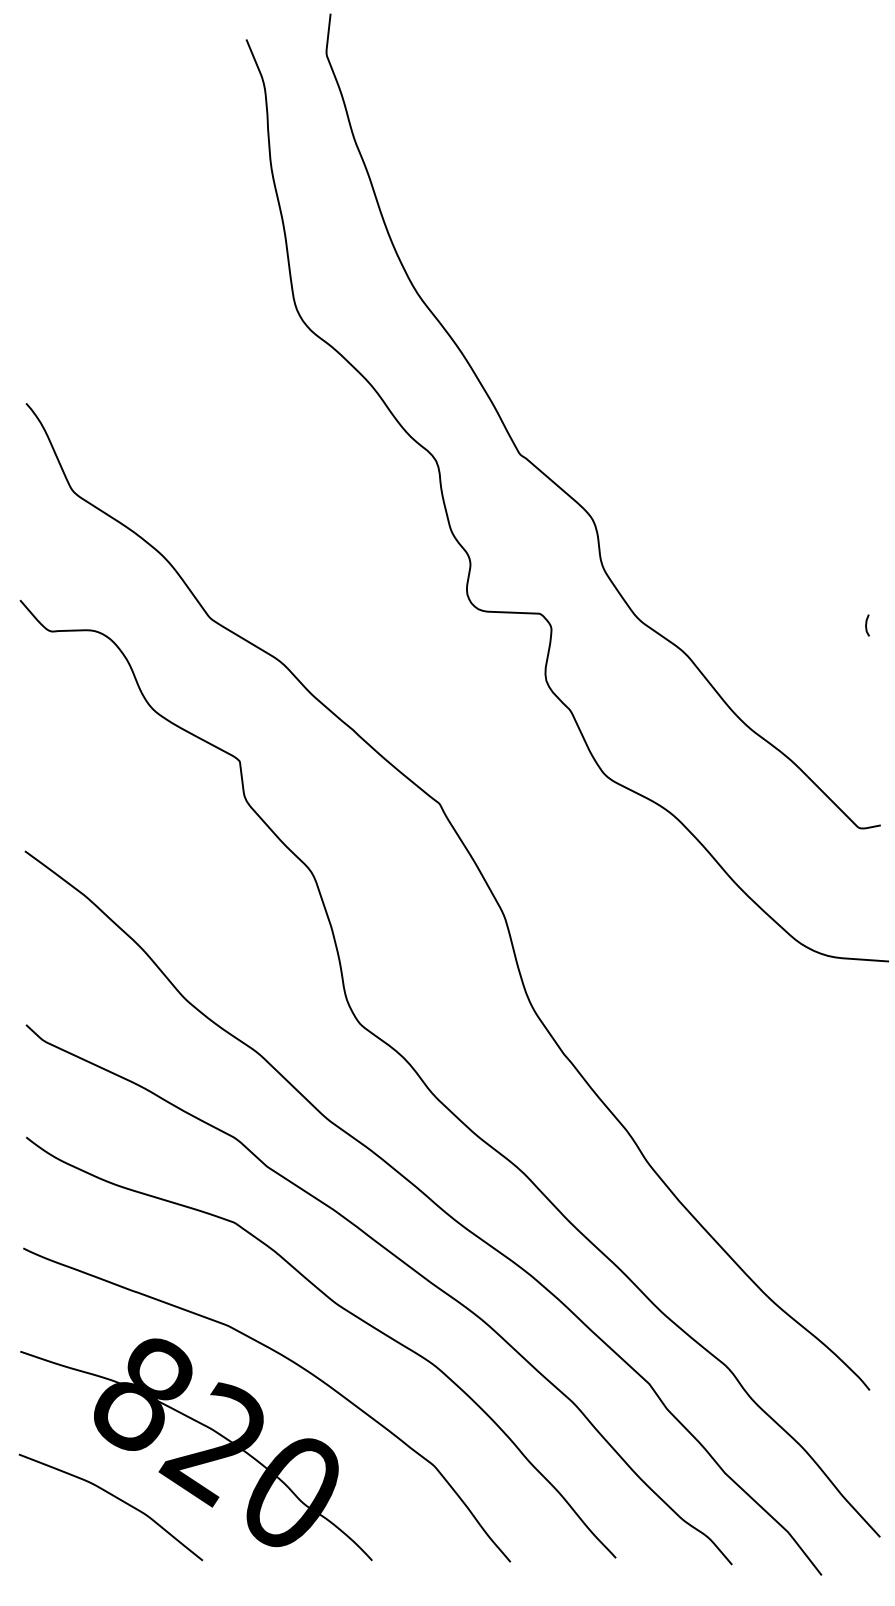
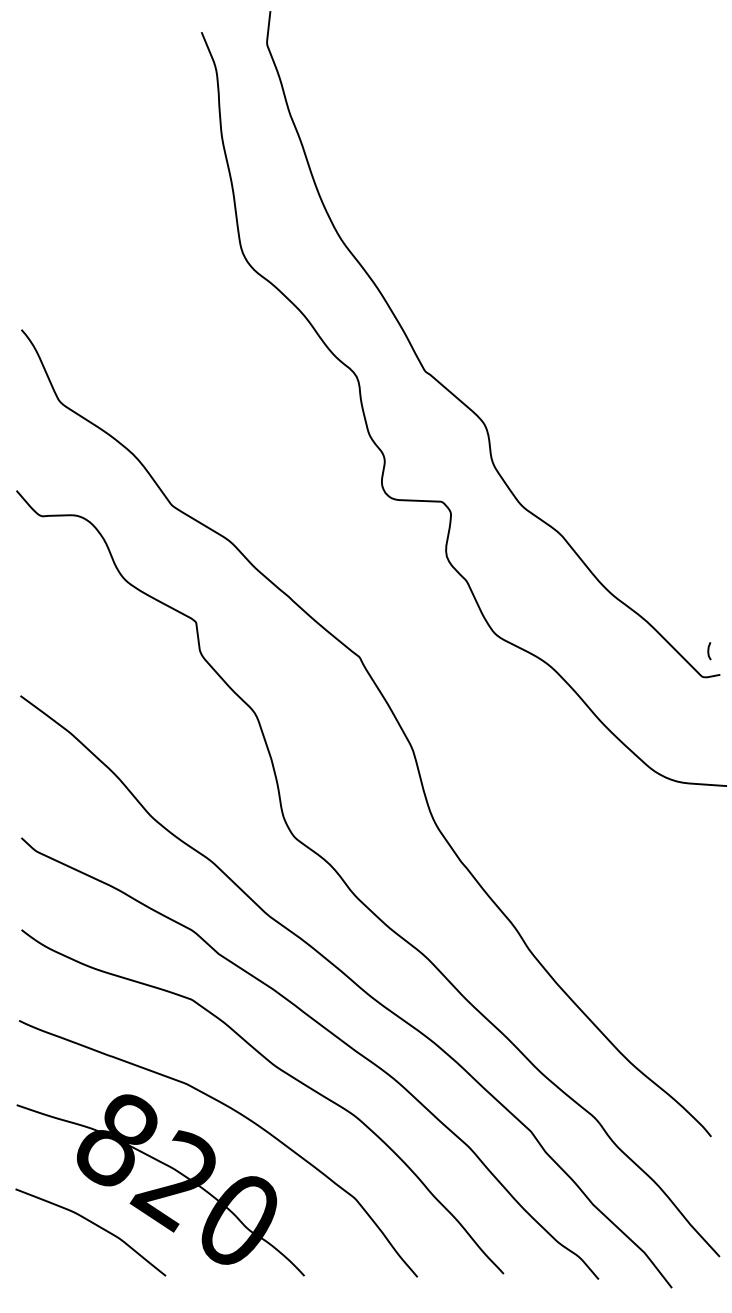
line: (867, 624) -> (709, 650), moved

